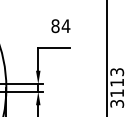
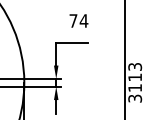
text: (55, 25) -> (73, 20), 84 -> 74

